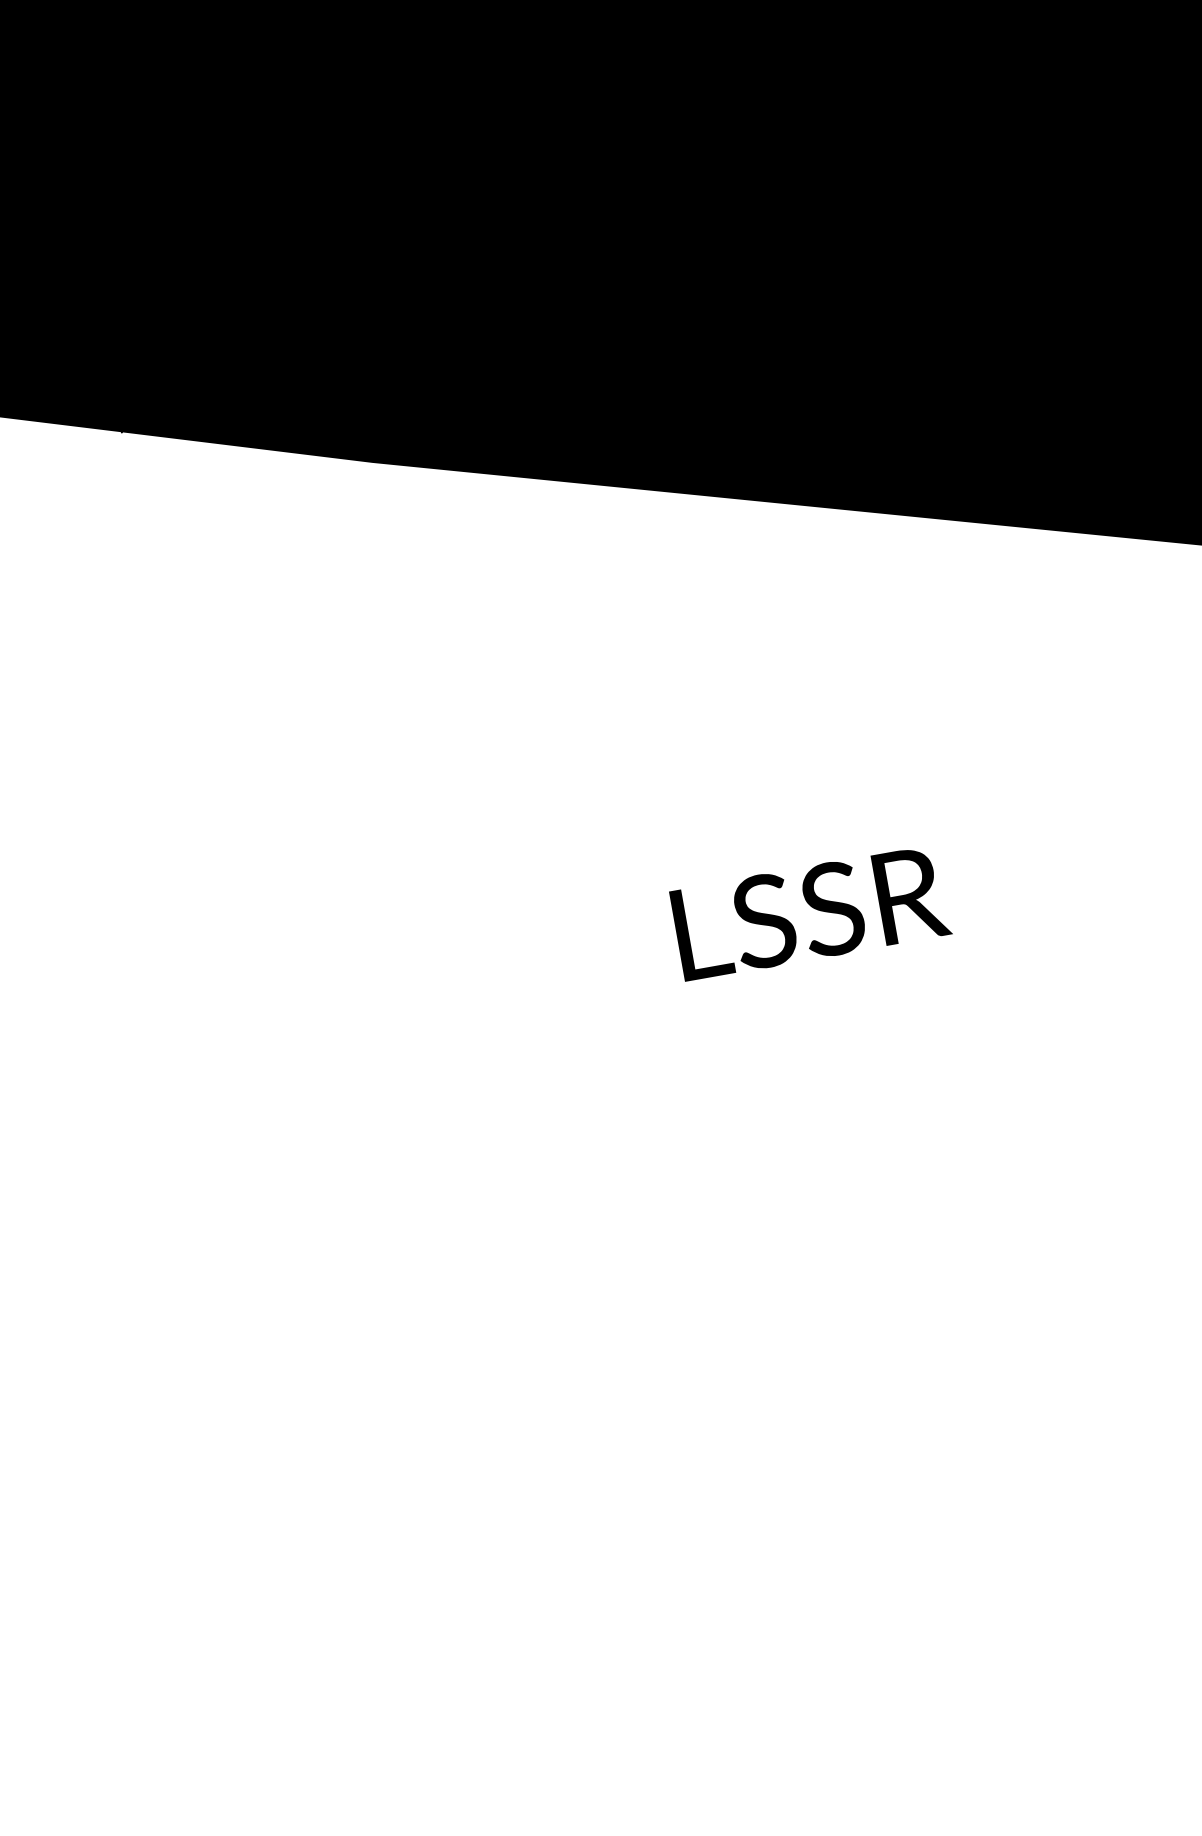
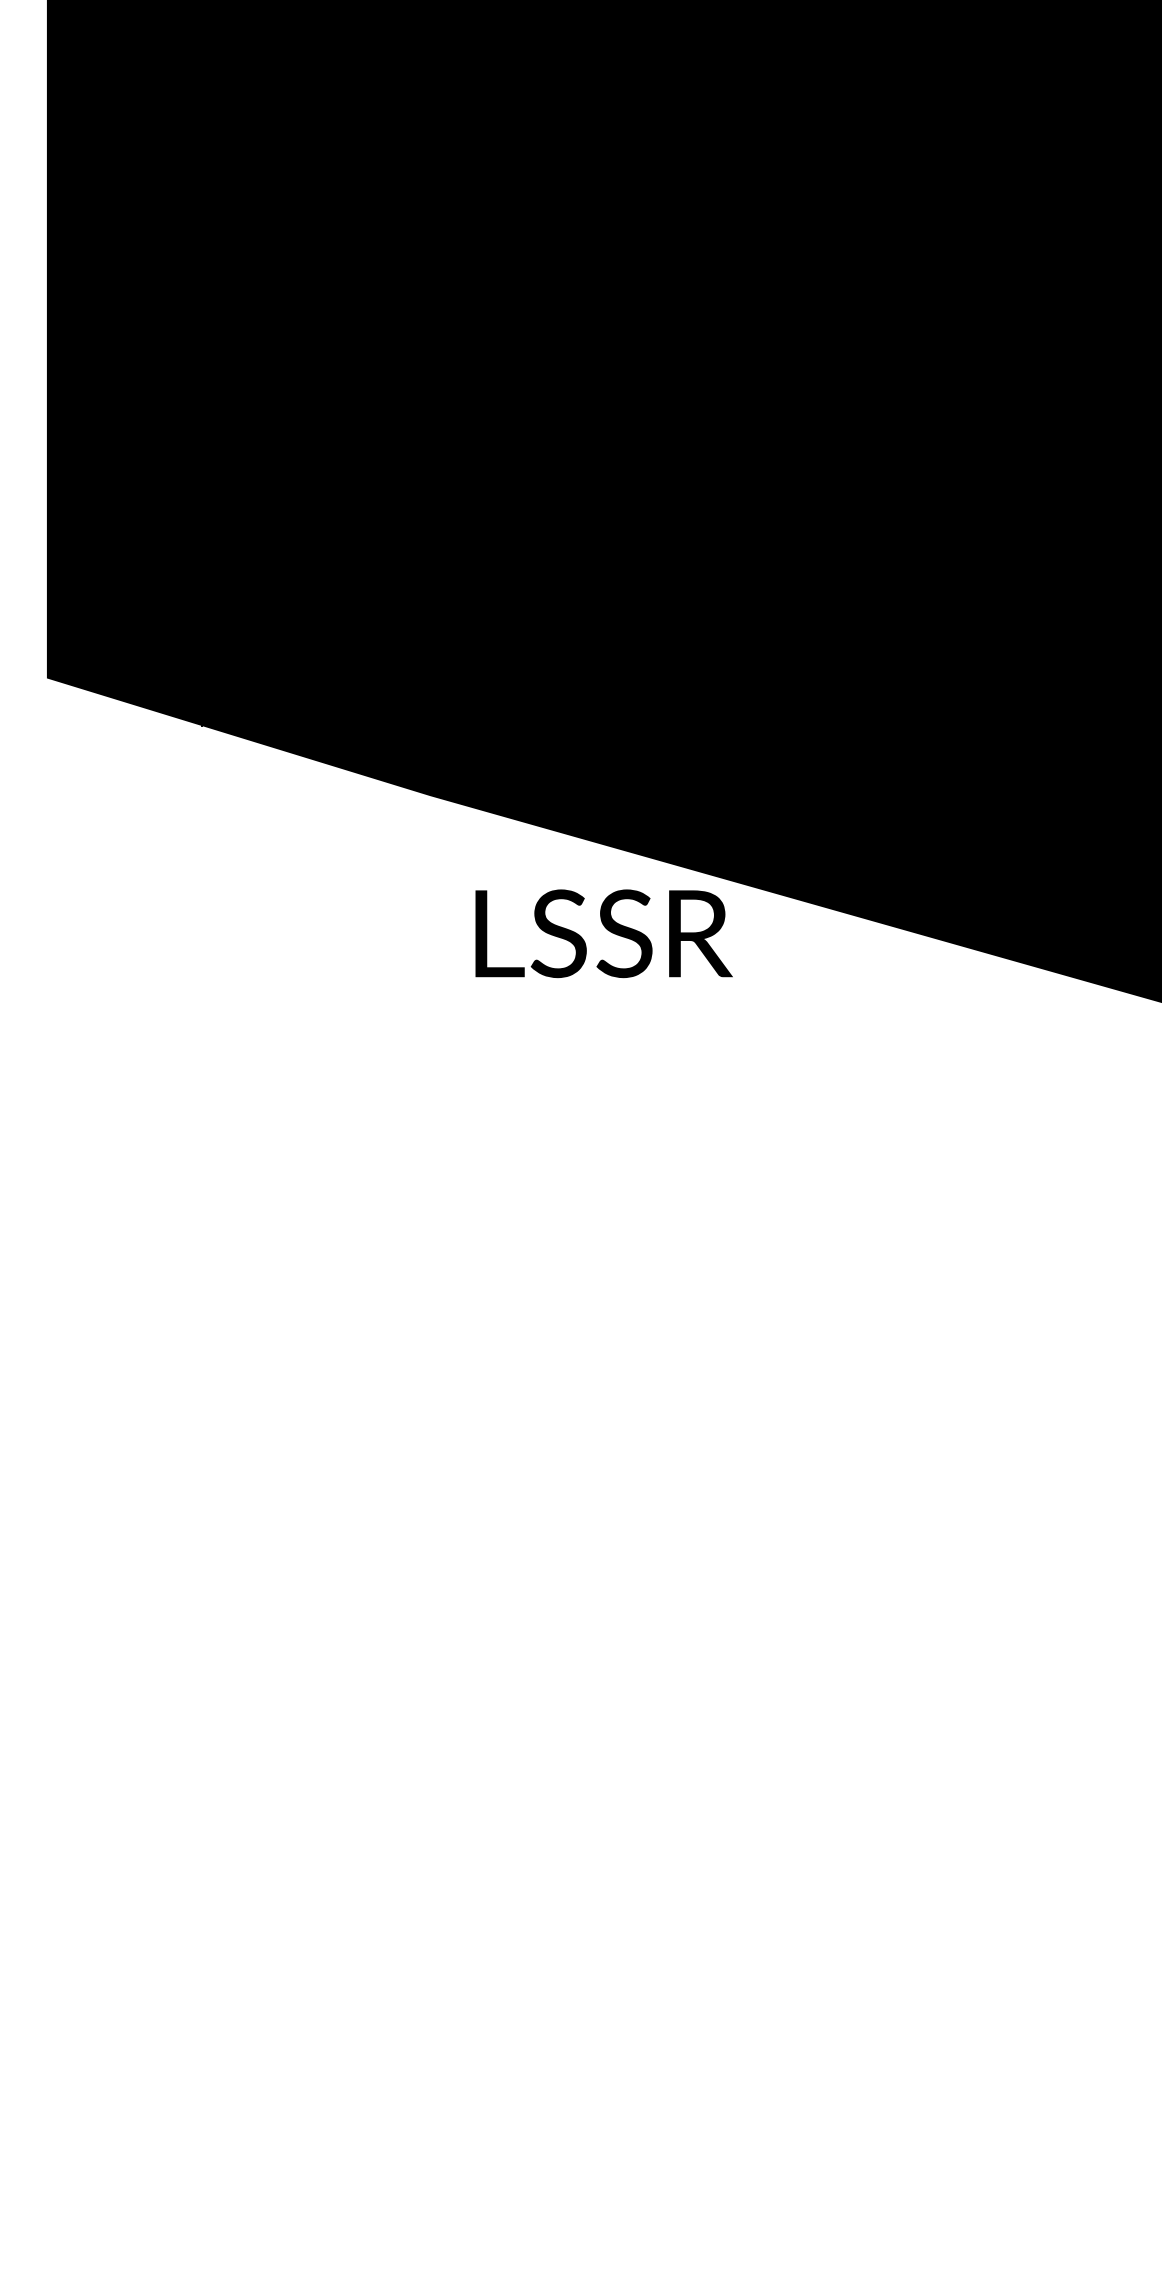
text: (810, 912) -> (603, 933), moved

